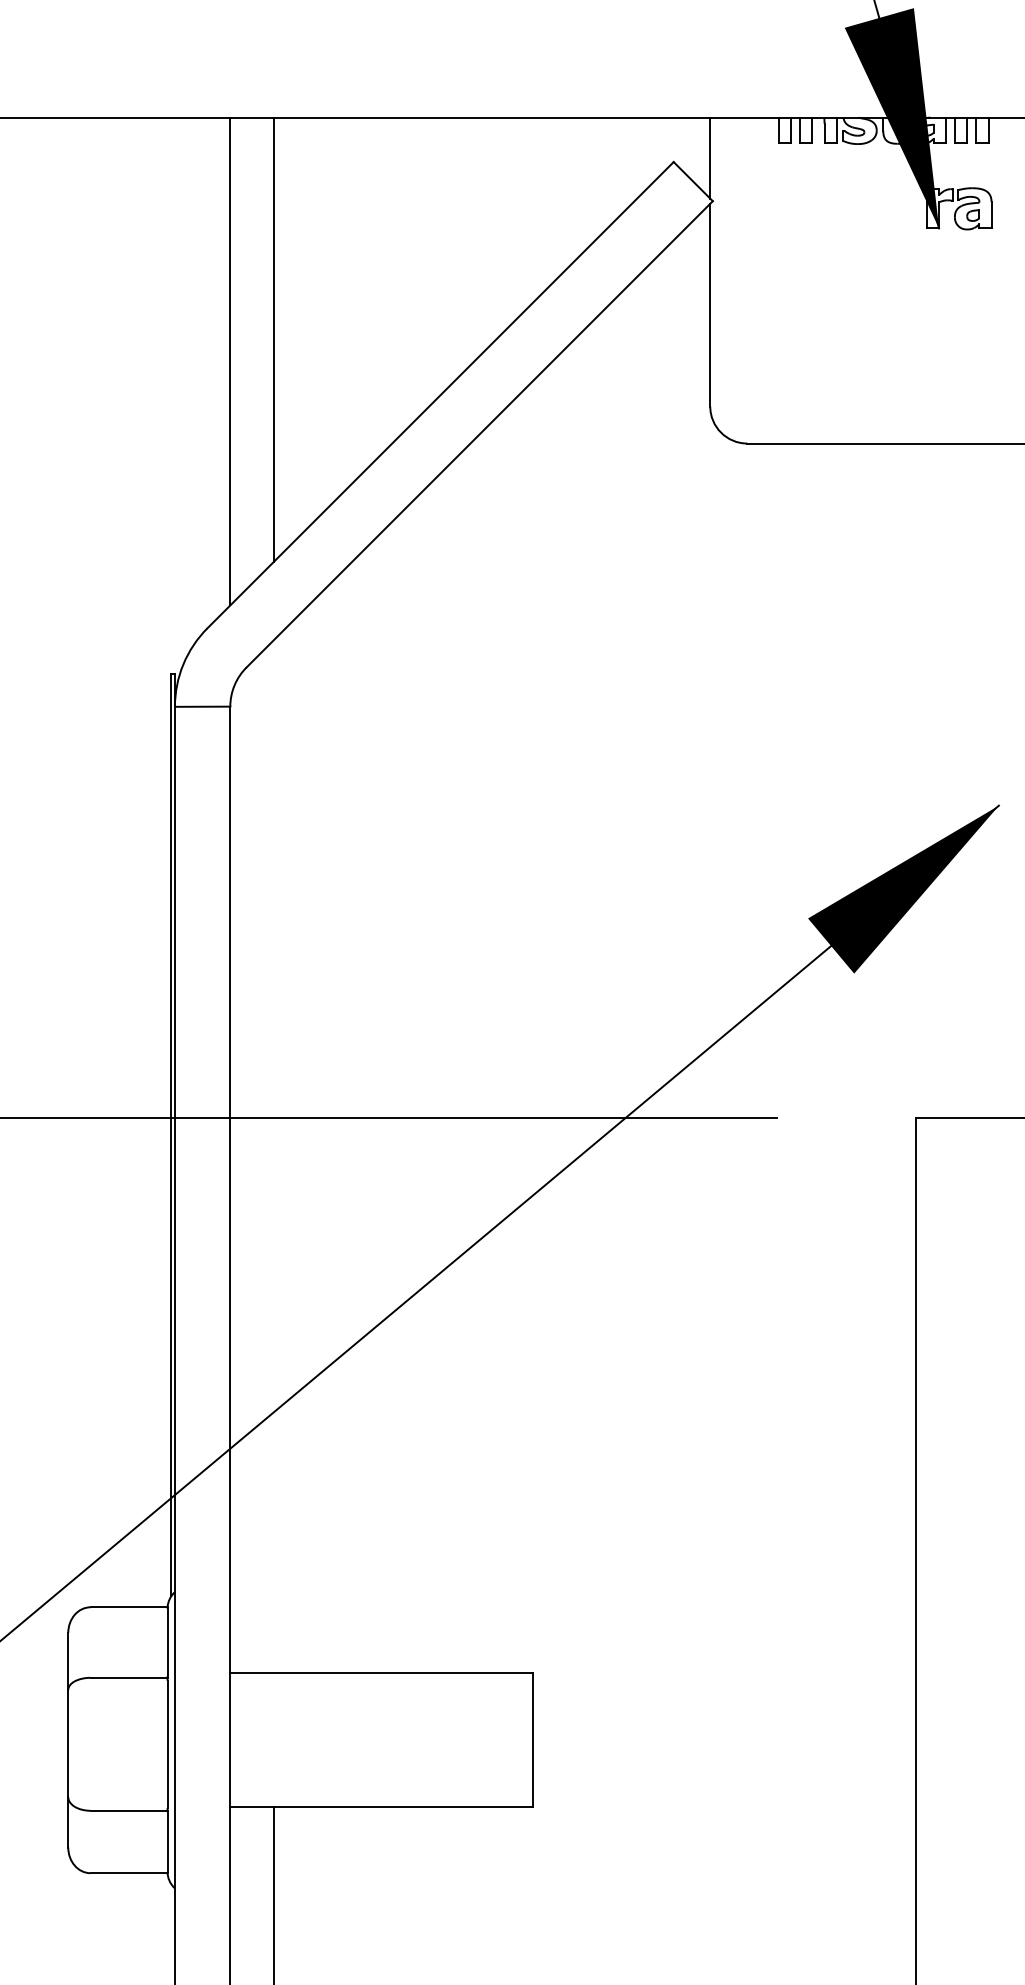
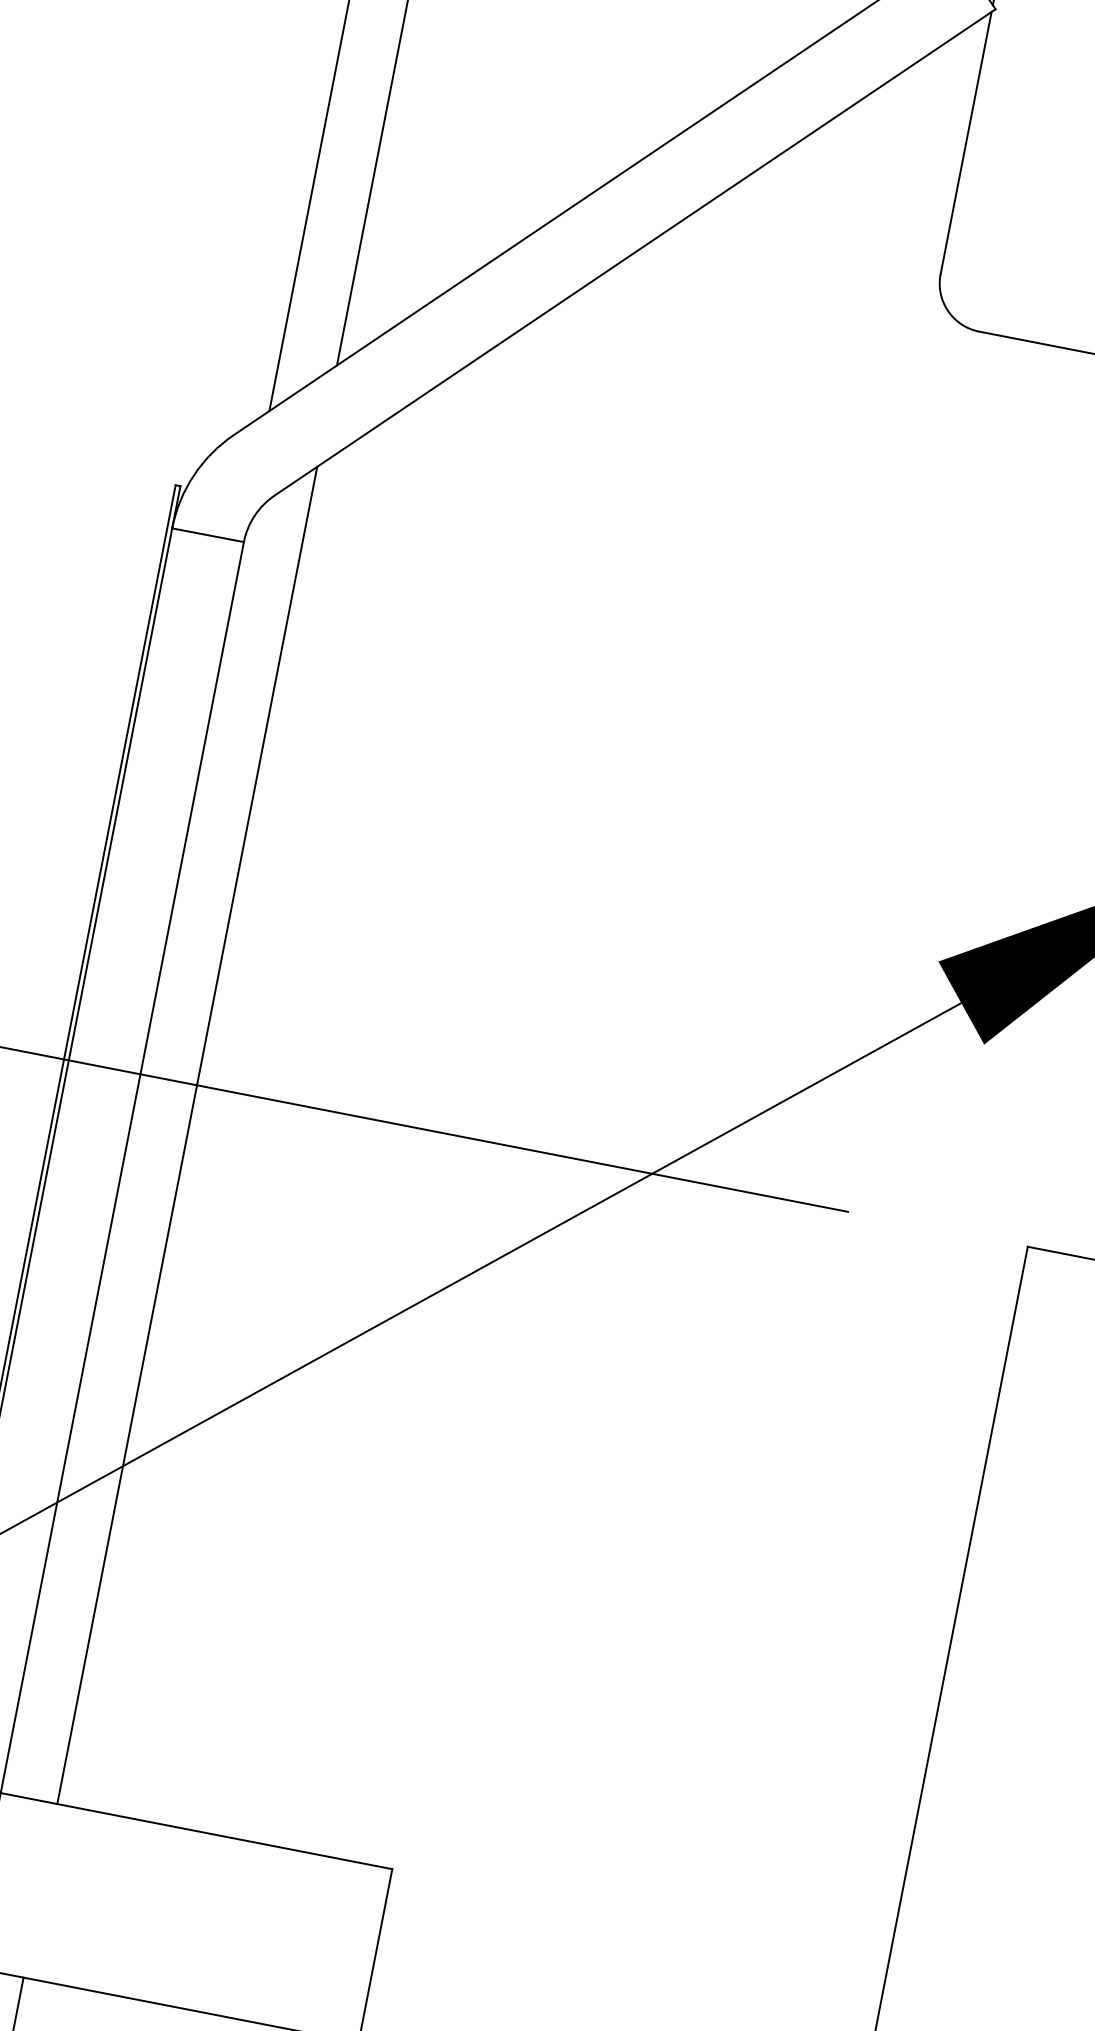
line: (274, 1156) -> (187, 1135), added

